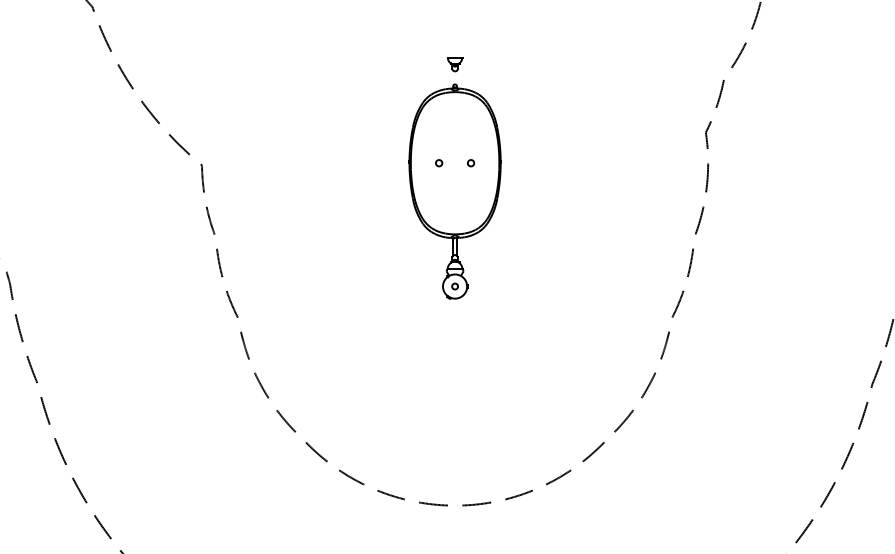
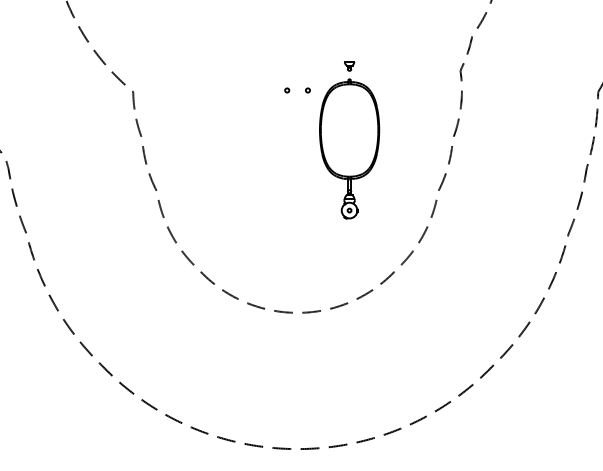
part: (454, 178) -> (349, 140), moved

